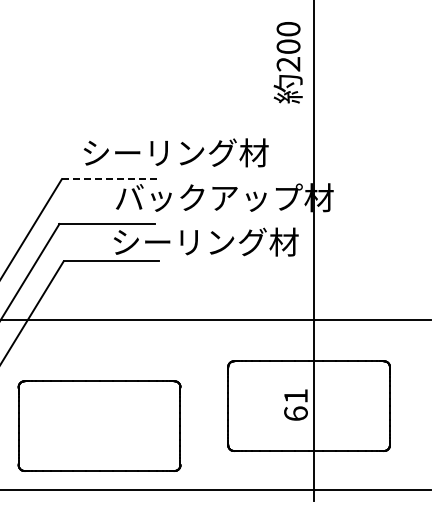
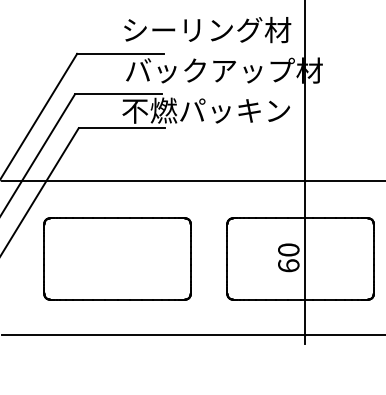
text: (175, 152) -> (206, 29), moved
line: (109, 179) -> (120, 54), dashed -> solid
text: (205, 241) -> (206, 110), シーリング材 -> 不燃パッキン
text: (295, 396) -> (288, 250), 61 -> 60
part: (99, 425) -> (117, 258), moved

